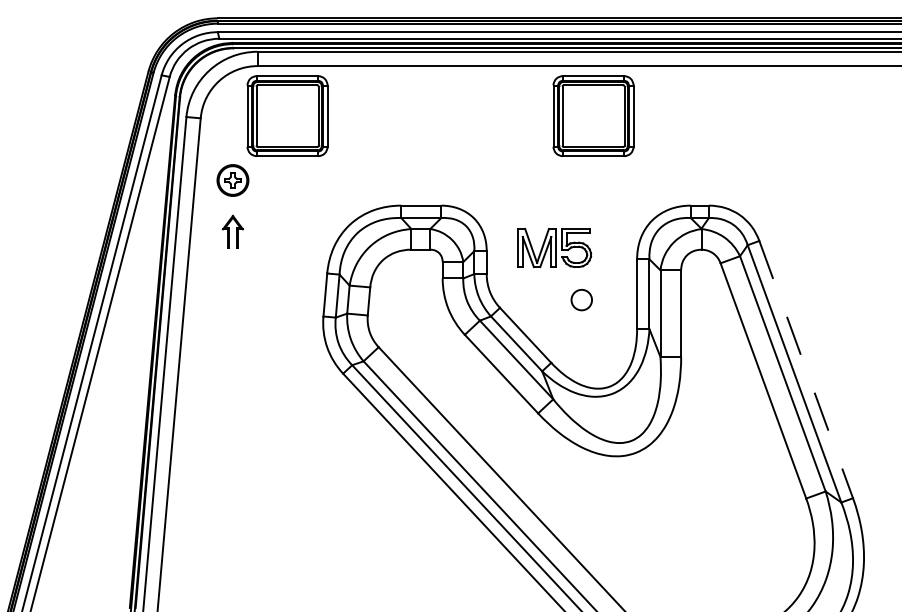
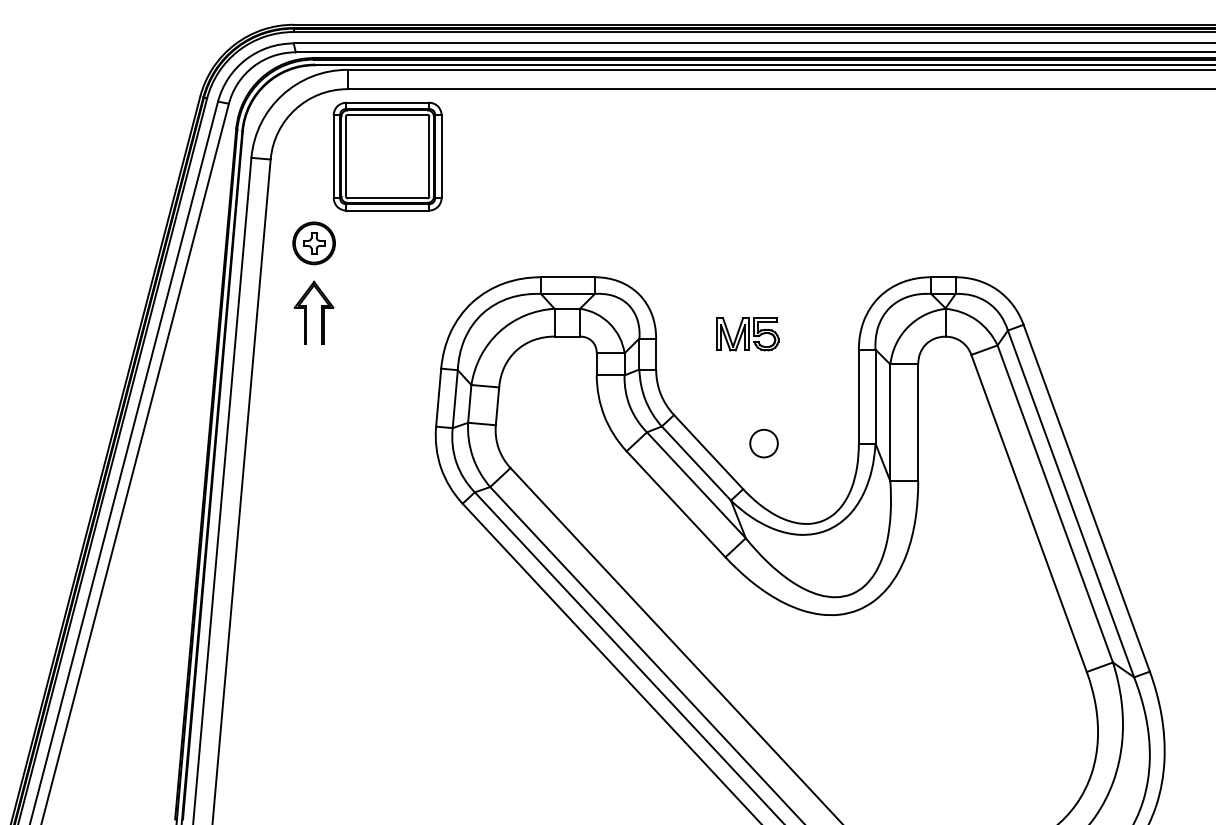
part: (593, 115) -> (800, 155), removed
part: (232, 231) -> (313, 312), size x1.43
part: (554, 247) -> (747, 333), size x0.62
circle: (581, 300) -> (763, 444), moved
line: (806, 369) -> (1087, 498), dashed -> solid

